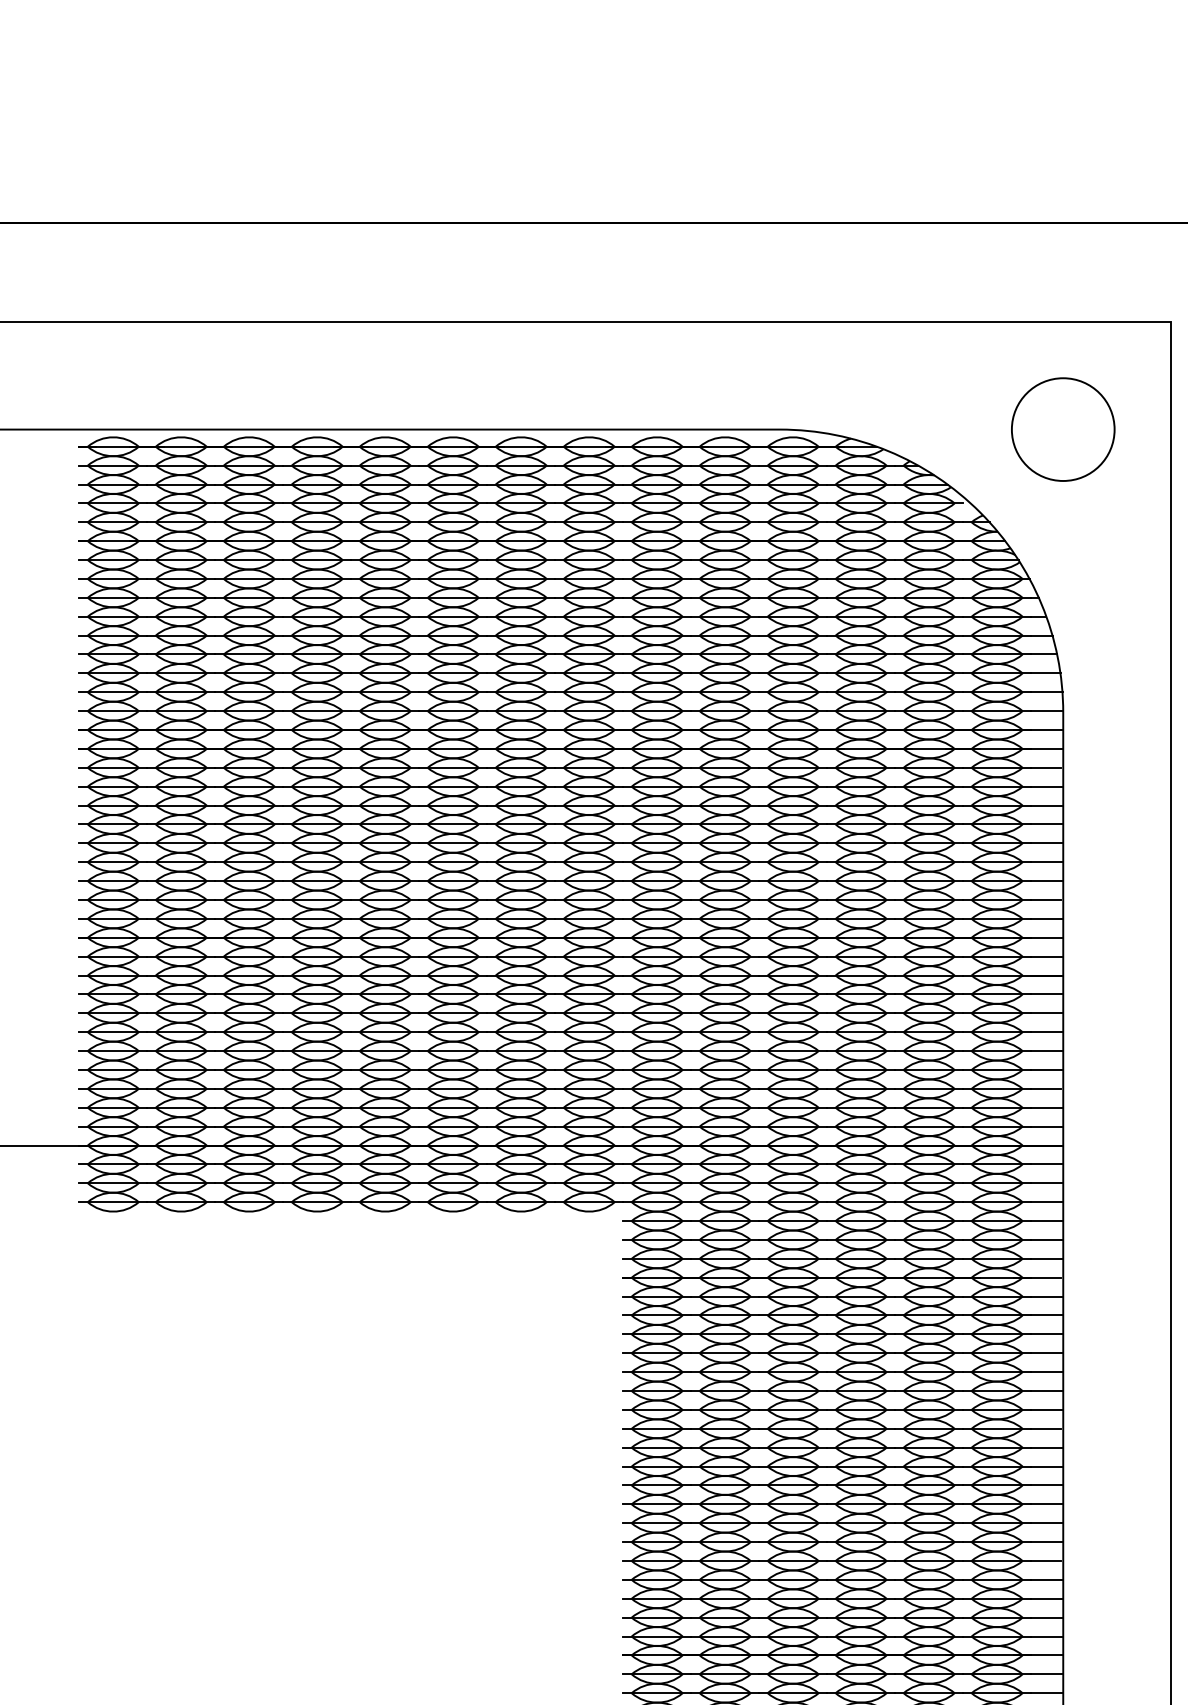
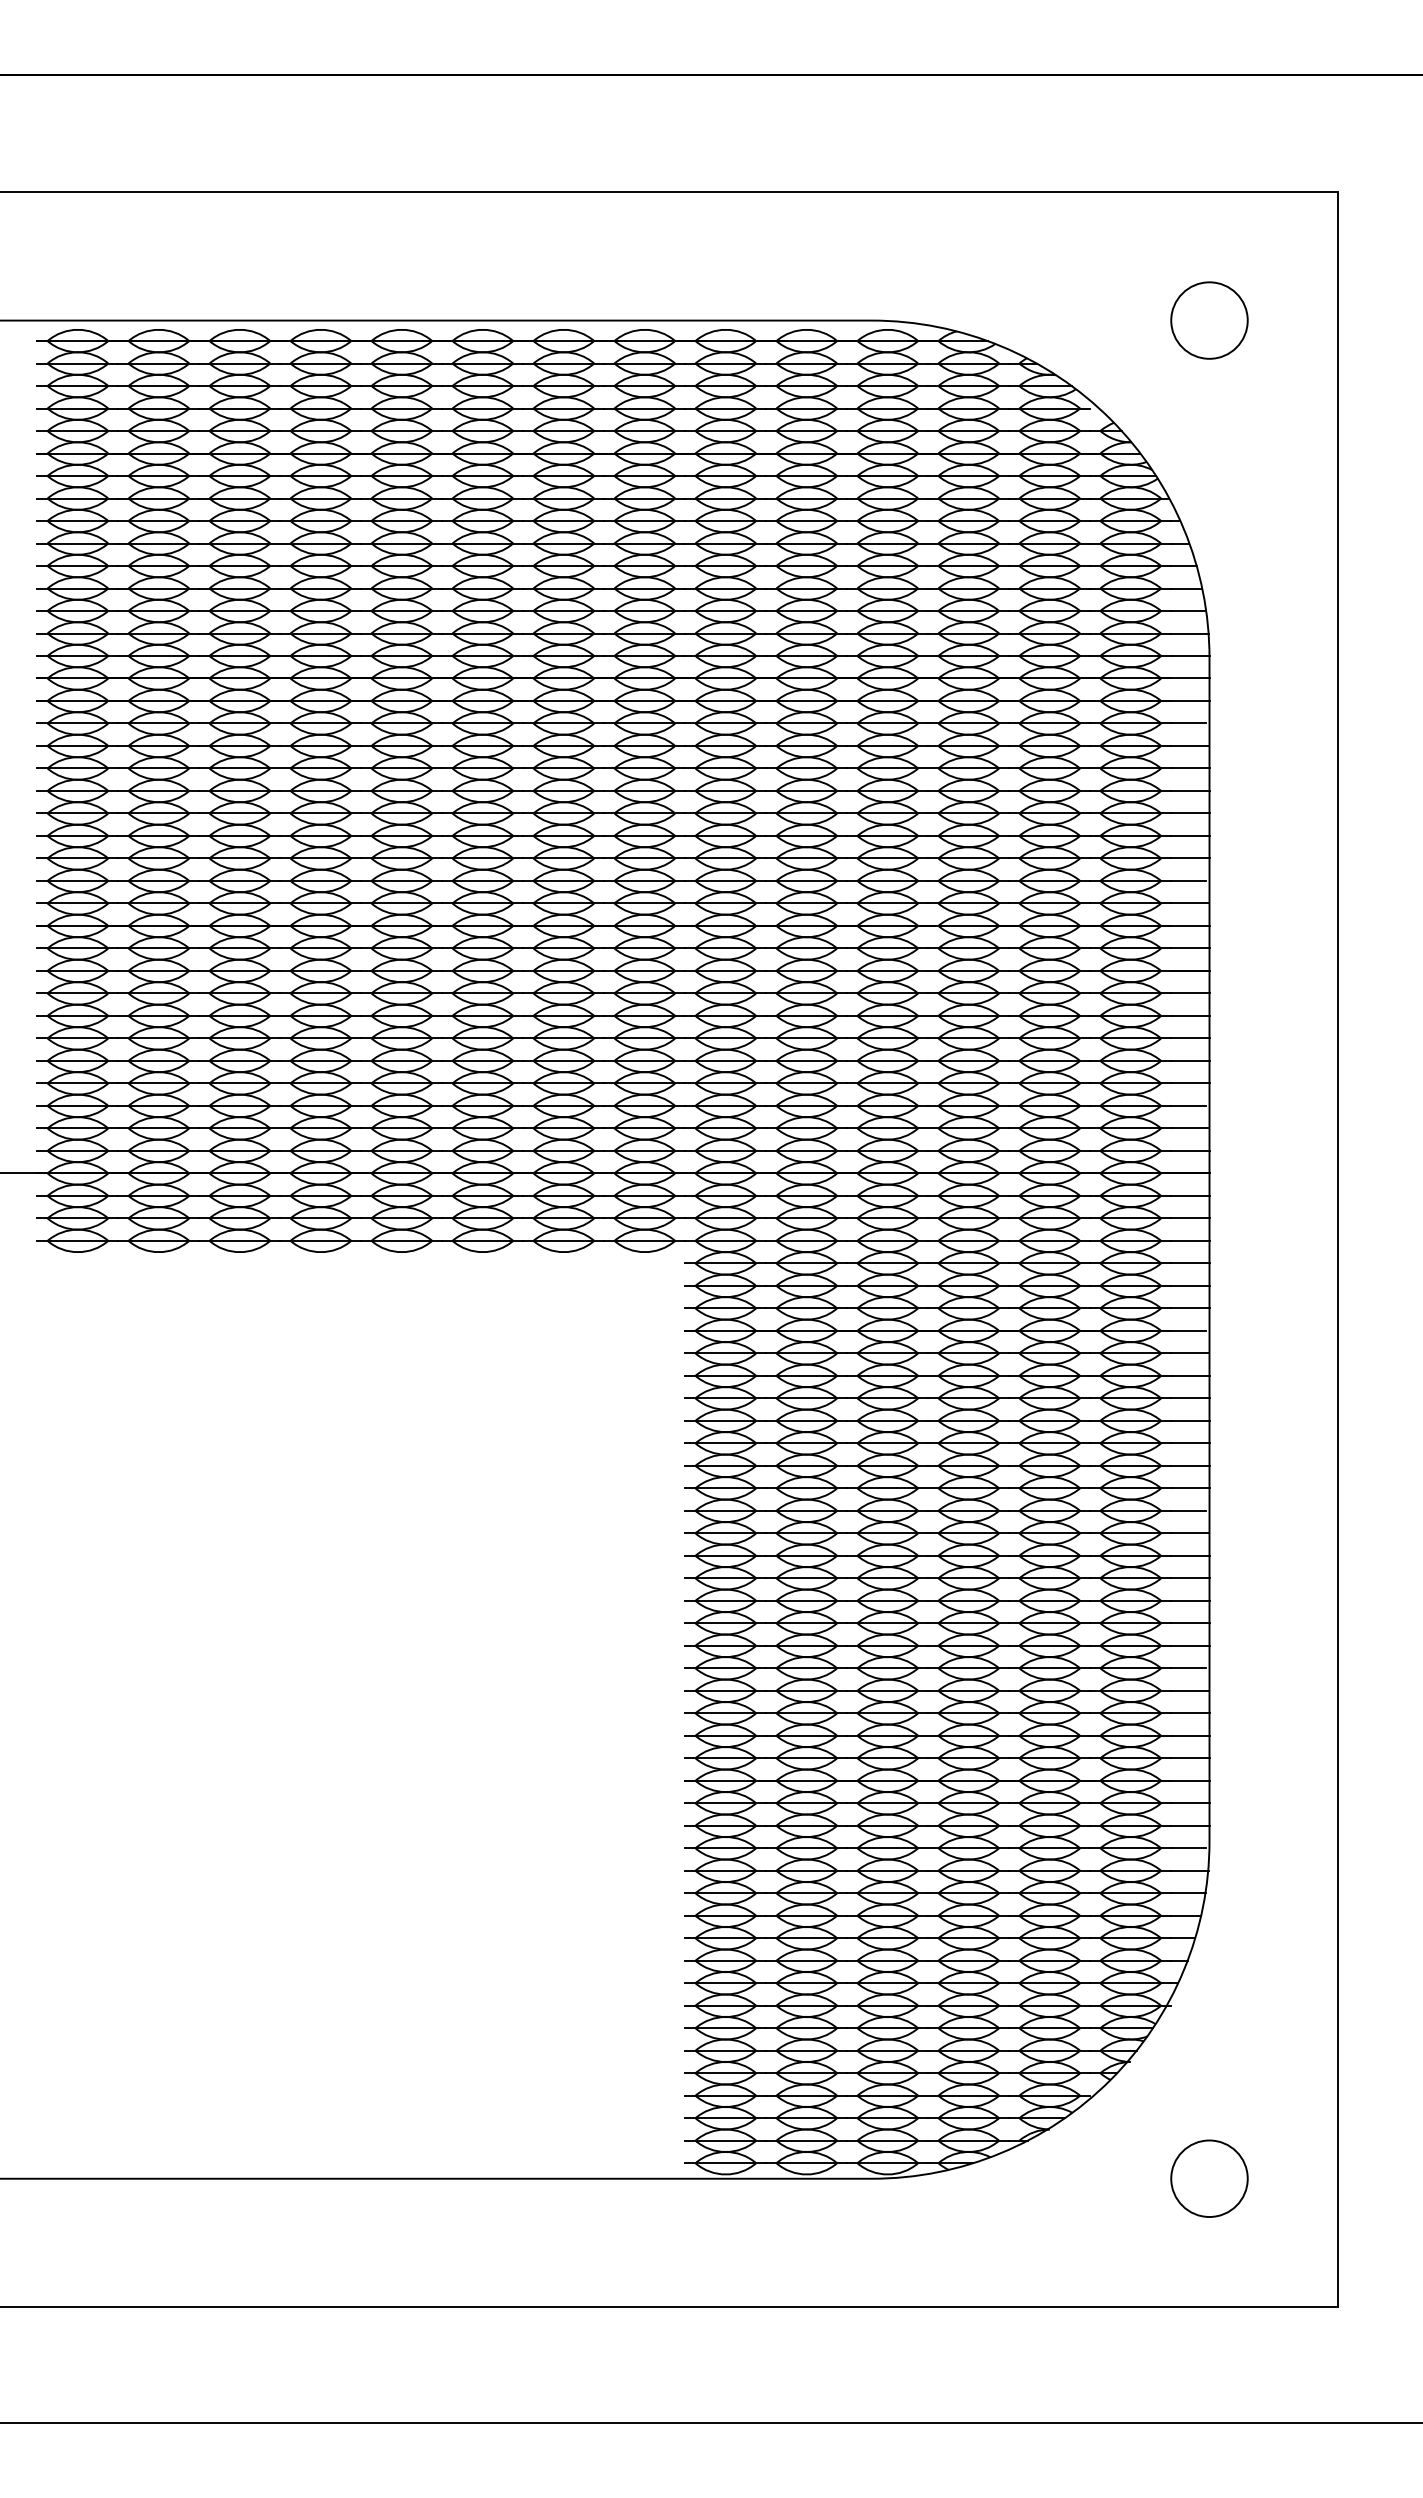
circle: (1063, 429) -> (1209, 320), size x0.62

